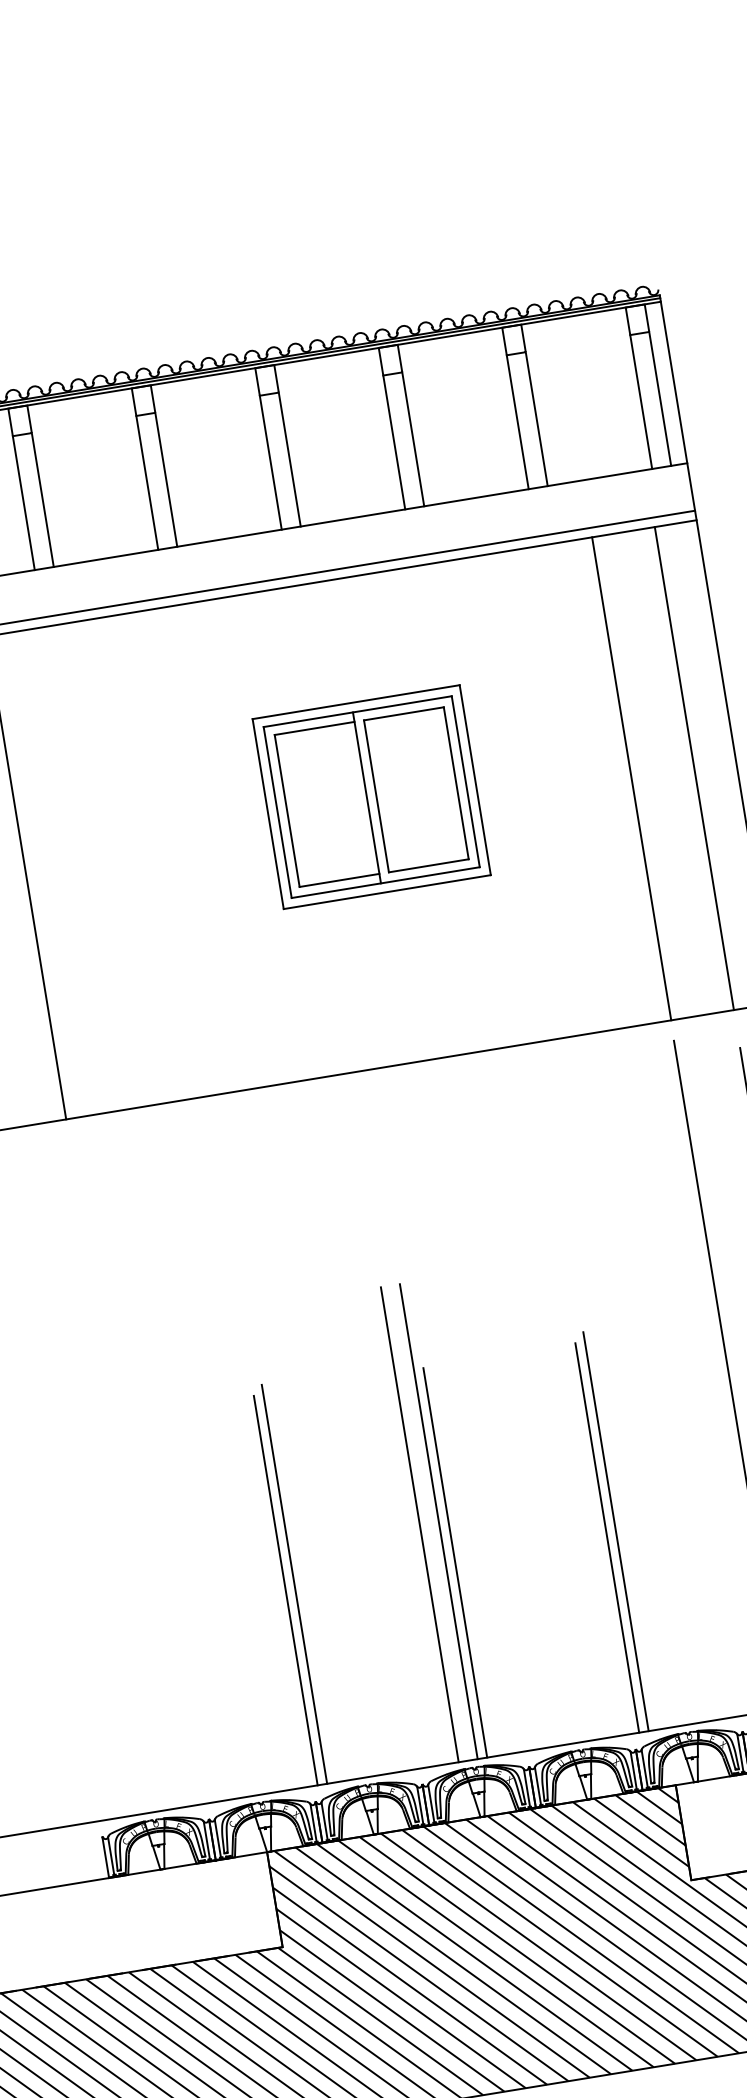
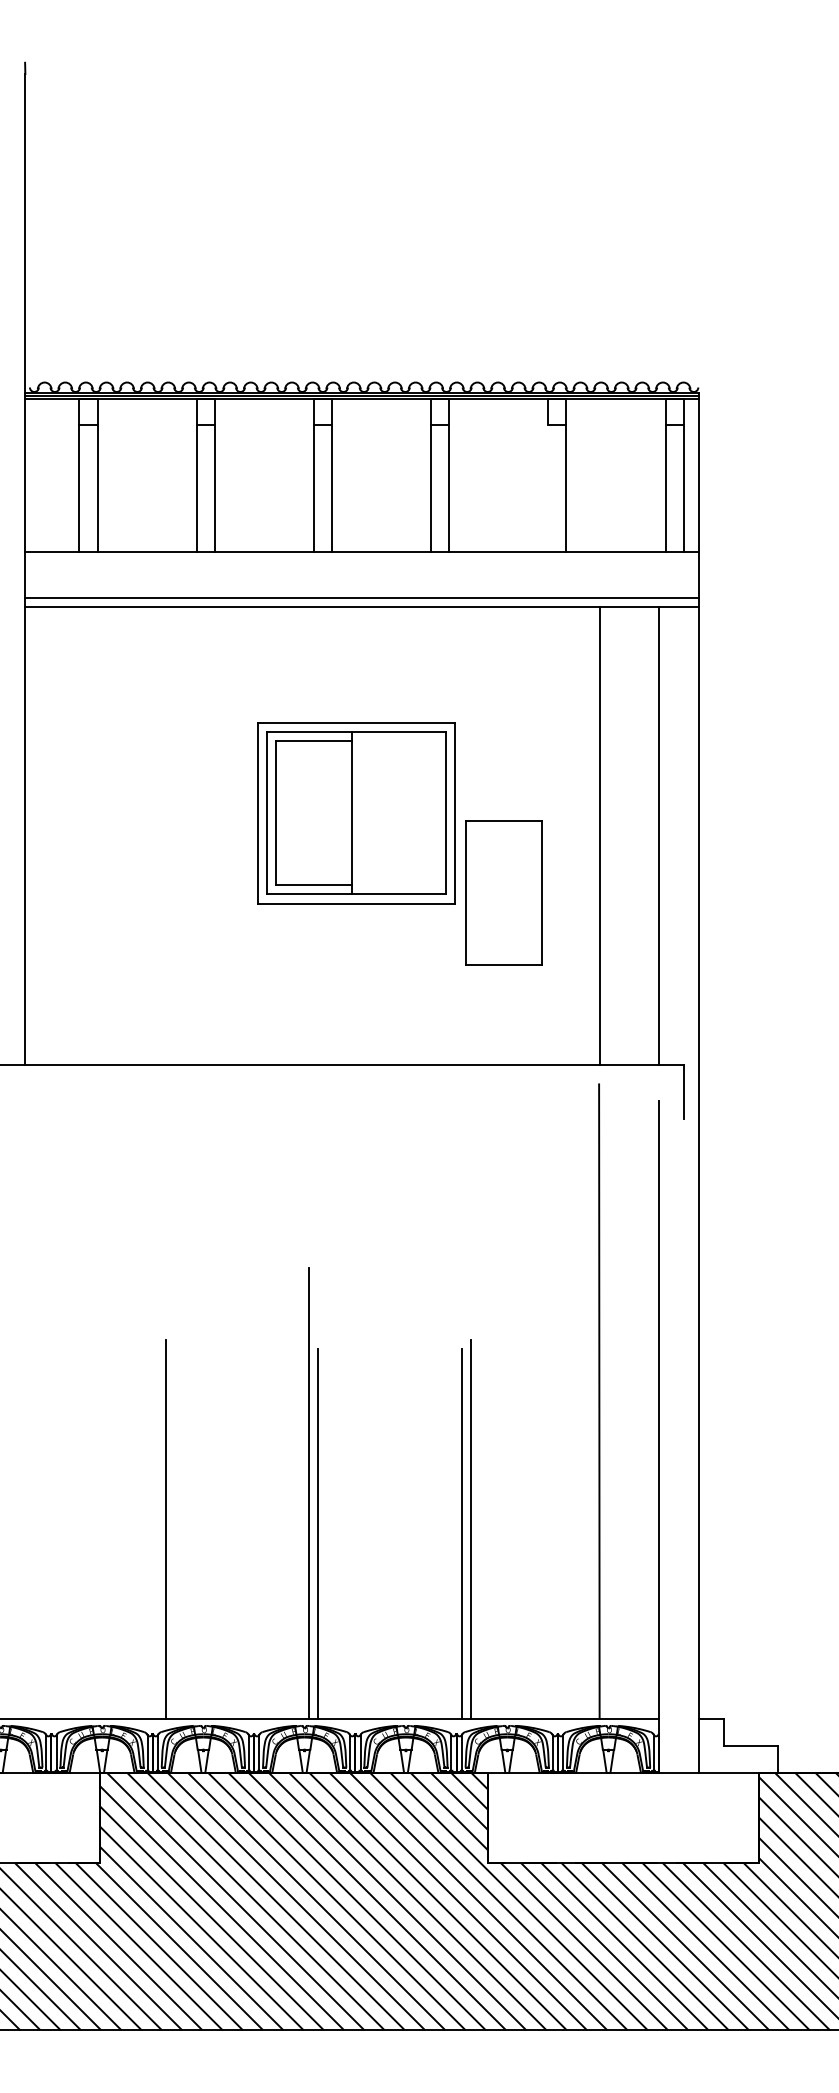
line: (517, 421) -> (548, 488), removed
part: (415, 789) -> (503, 892), moved
line: (419, 1524) -> (290, 1492), removed
line: (286, 1590) -> (157, 1533), removed

